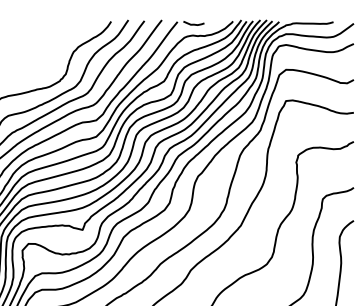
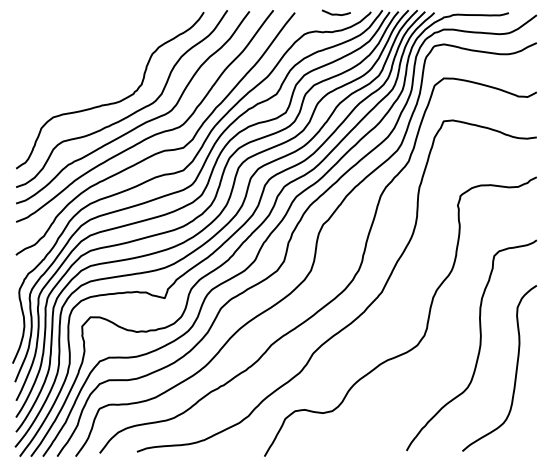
curve: (193, 23) -> (335, 13), moved

